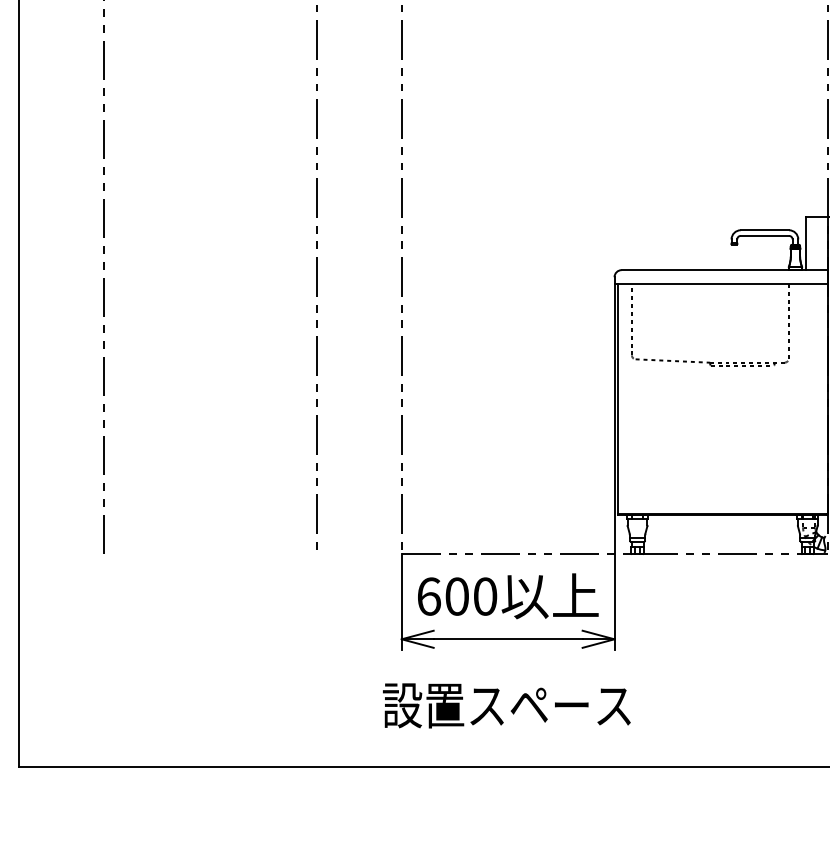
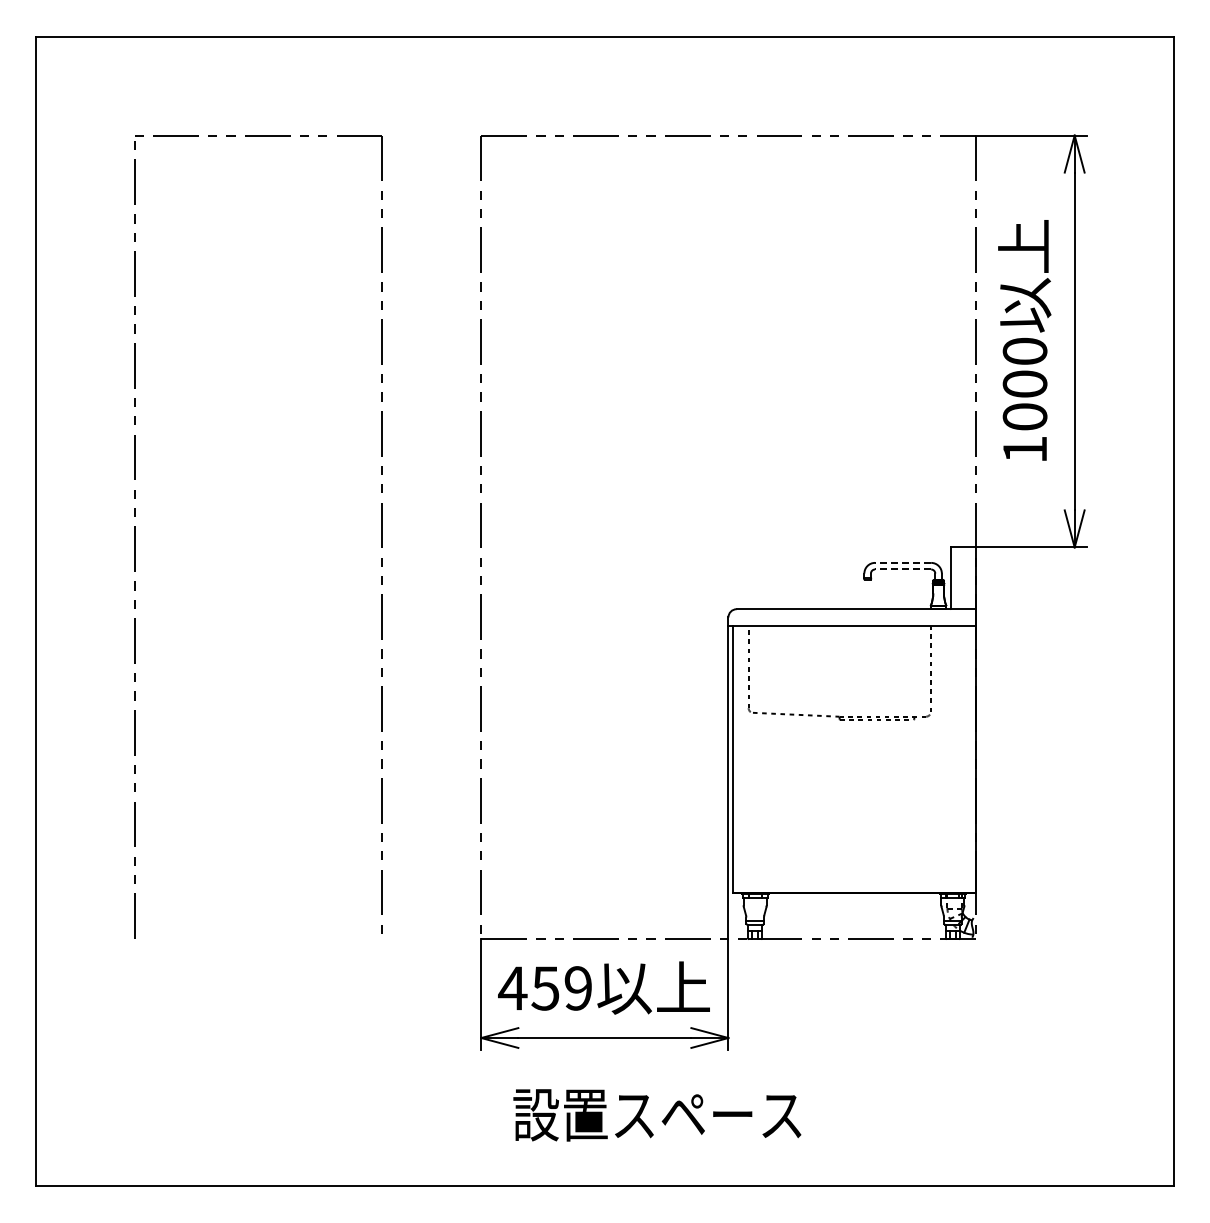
line: (764, 229) -> (902, 562), solid -> dashed
line: (764, 235) -> (902, 569), solid -> dashed
text: (457, 596) -> (545, 988), 600 -> 459
text: (506, 706) -> (657, 1115), moved

